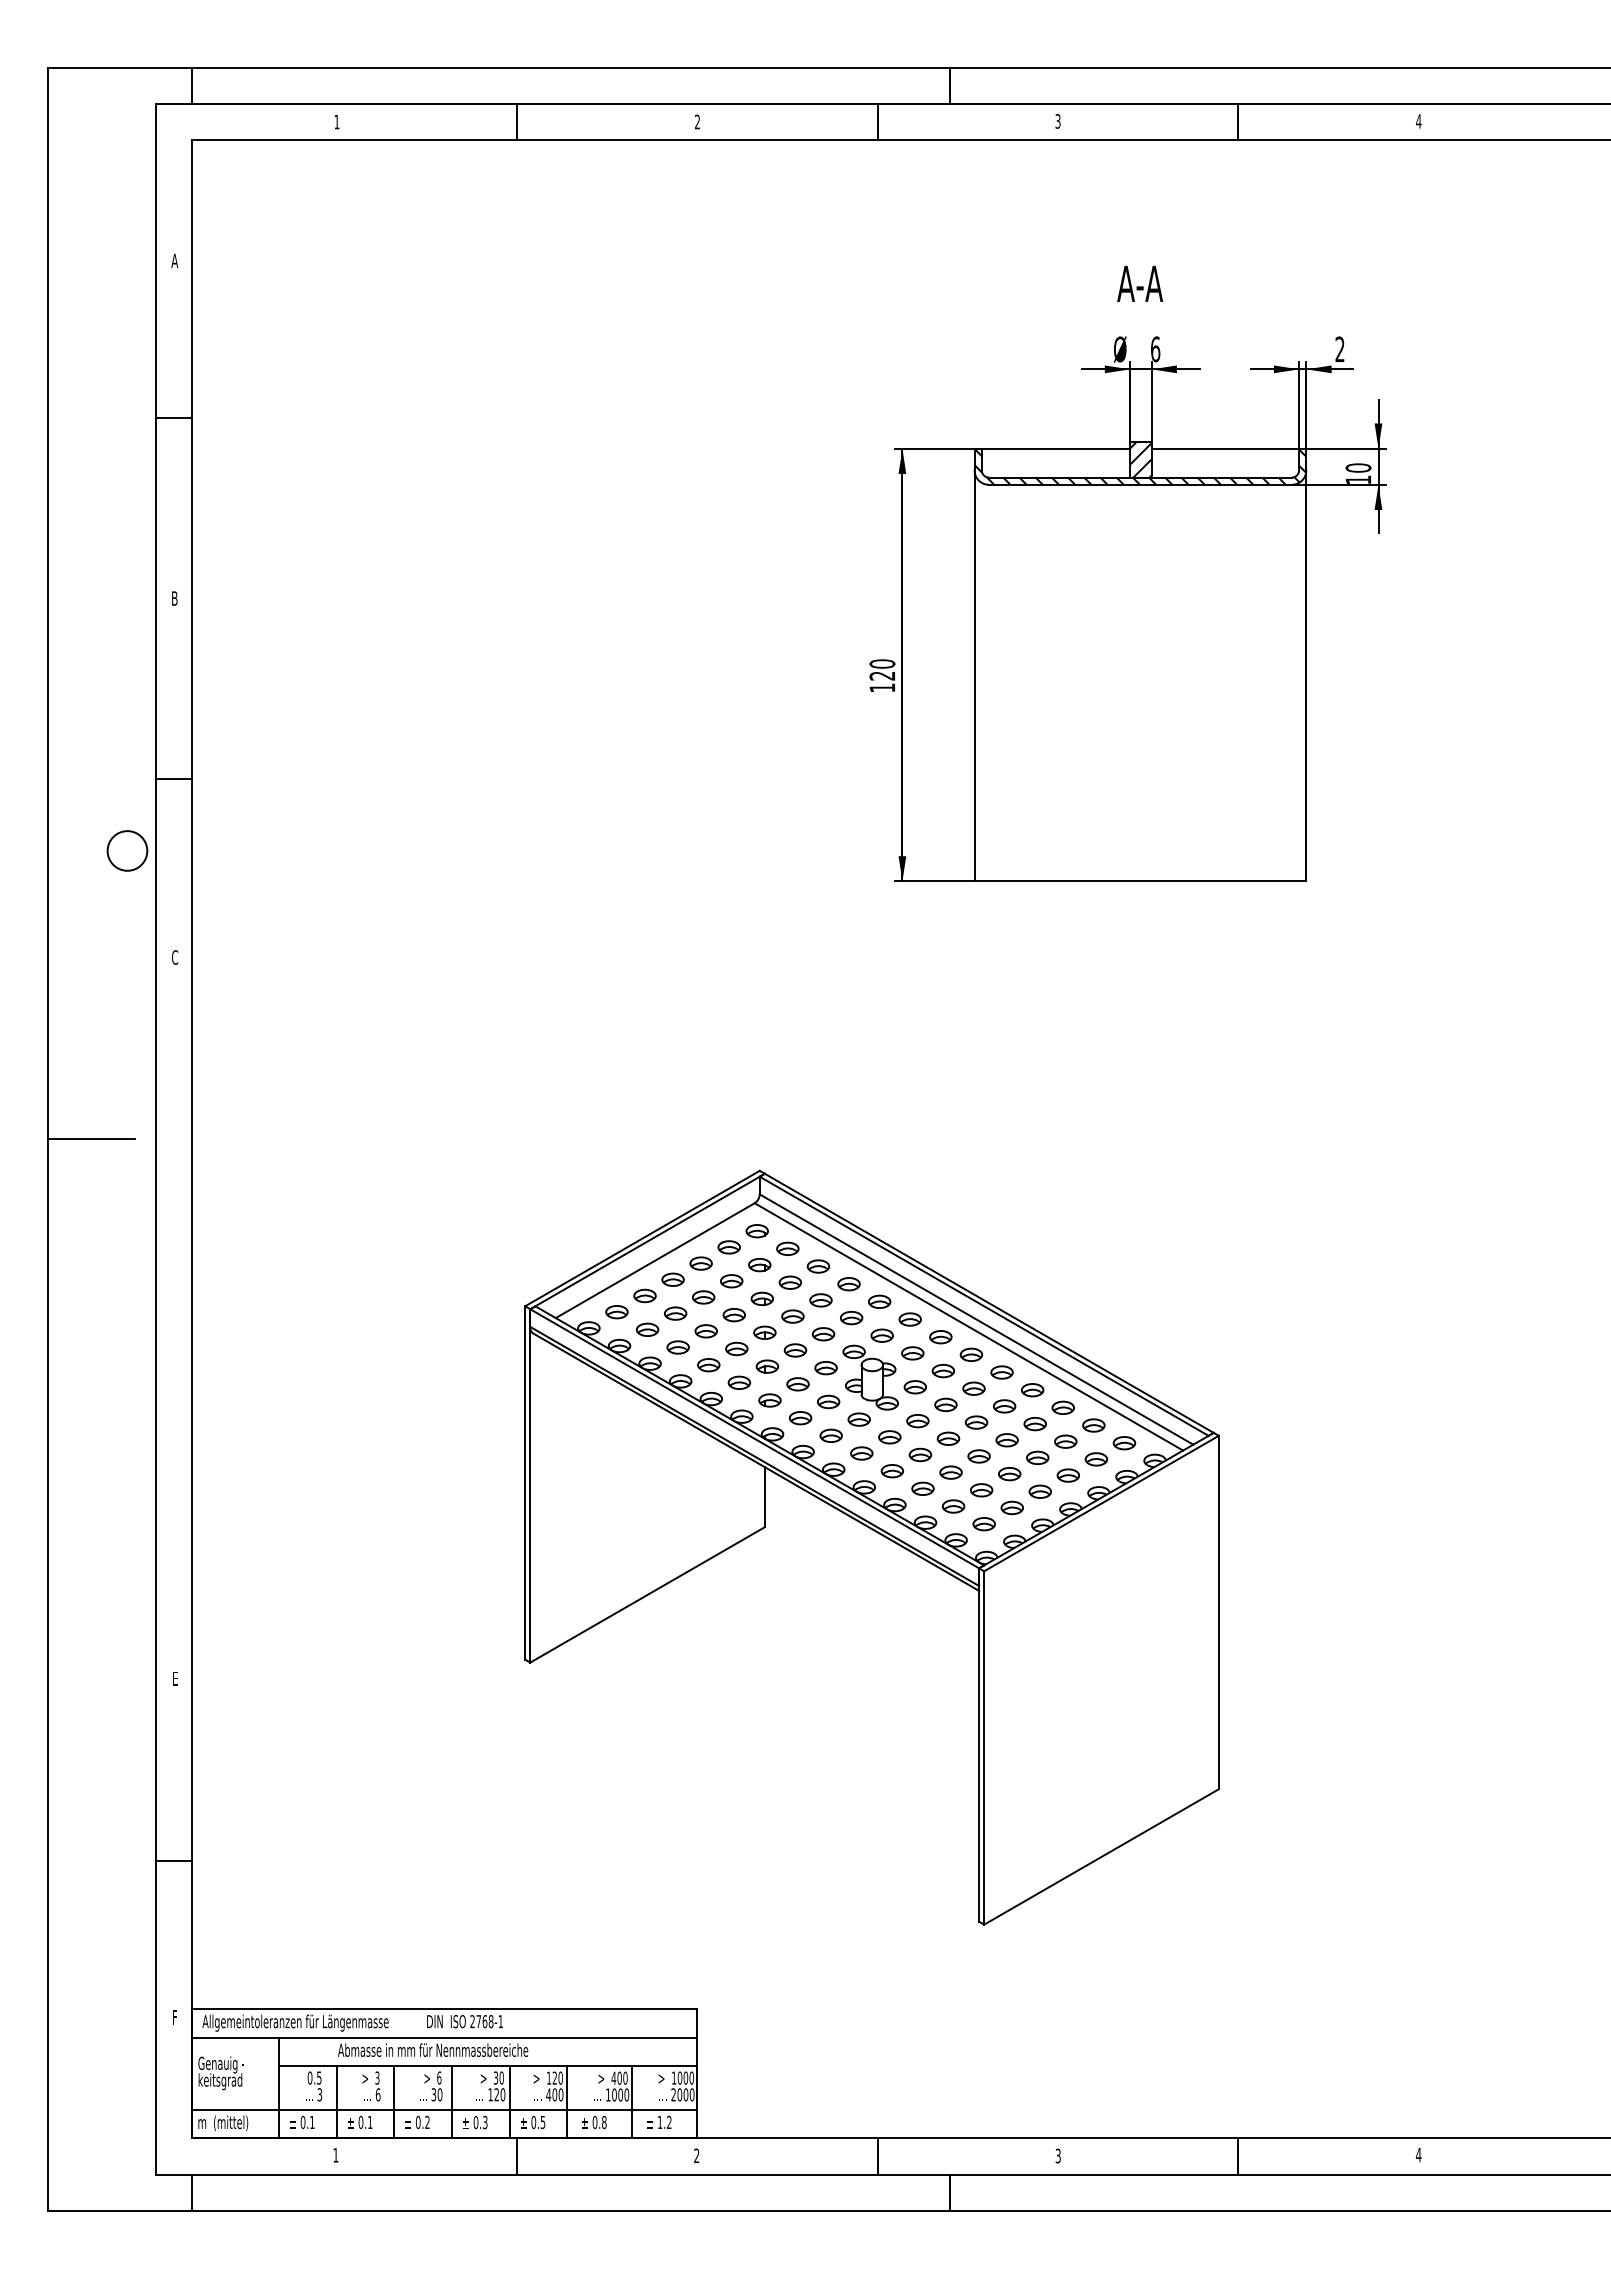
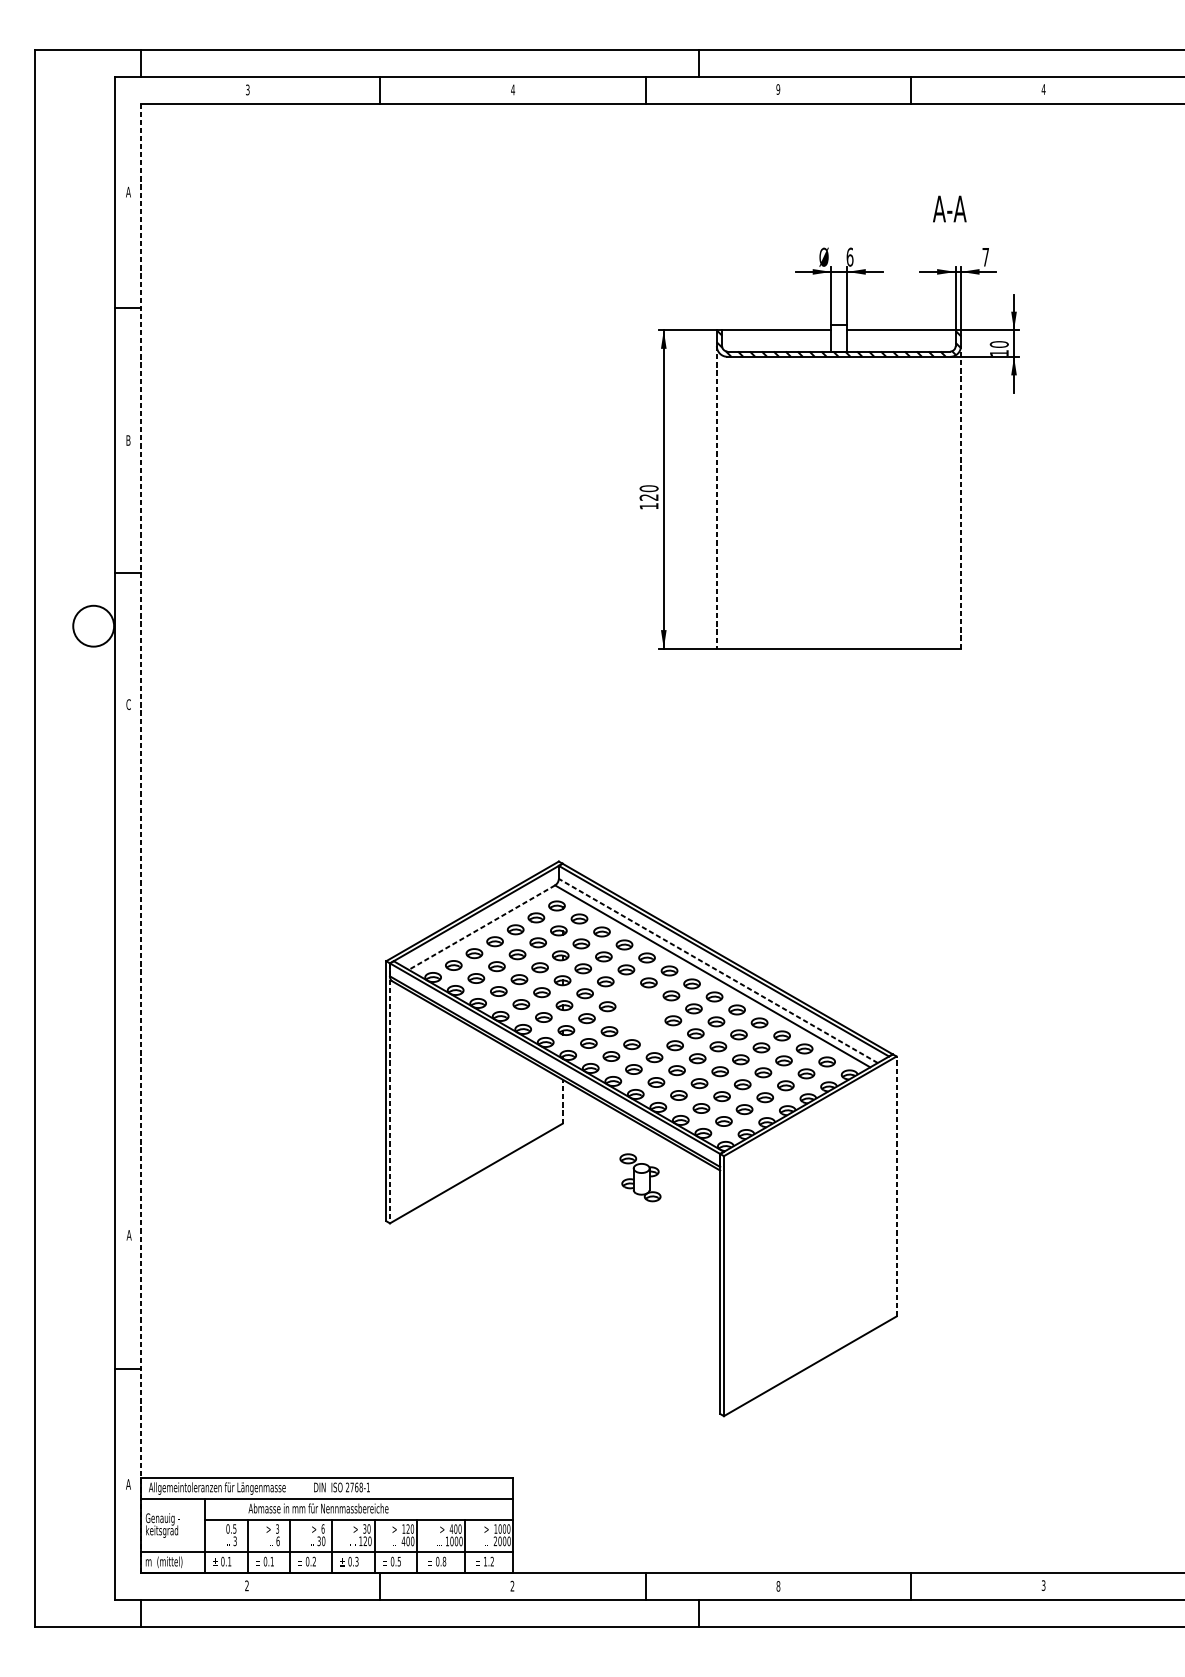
text: (336, 121) -> (247, 89), 1 -> 3
text: (697, 121) -> (513, 89), 2 -> 4
text: (1057, 121) -> (777, 89), 3 -> 9
text: (1140, 283) -> (950, 208), moved
text: (1339, 348) -> (985, 256), 2 -> 7
hatch: (1140, 459) -> (838, 338), removed
line: (974, 675) -> (716, 497), solid -> dashed
line: (1306, 675) -> (961, 497), solid -> dashed
circle: (127, 850) -> (93, 625), size x1.4
line: (91, 1139) -> (67, 838), removed
line: (192, 1139) -> (141, 838), solid -> dashed
line: (655, 1260) -> (482, 927), solid -> dashed
line: (976, 1319) -> (718, 970), solid -> dashed
part: (870, 1377) -> (640, 1177), moved
line: (530, 1485) -> (390, 1093), solid -> dashed
line: (764, 1497) -> (562, 1101), solid -> dashed
line: (1218, 1612) -> (896, 1186), solid -> dashed
text: (175, 1678) -> (129, 1235), E -> A
text: (174, 2017) -> (128, 1484), F -> A
text: (1418, 2154) -> (1043, 1585), 4 -> 3
text: (335, 2155) -> (246, 1585), 1 -> 2
text: (1057, 2155) -> (777, 1585), 3 -> 8

